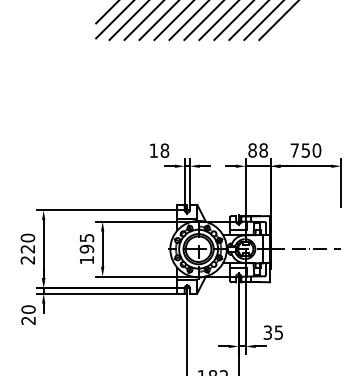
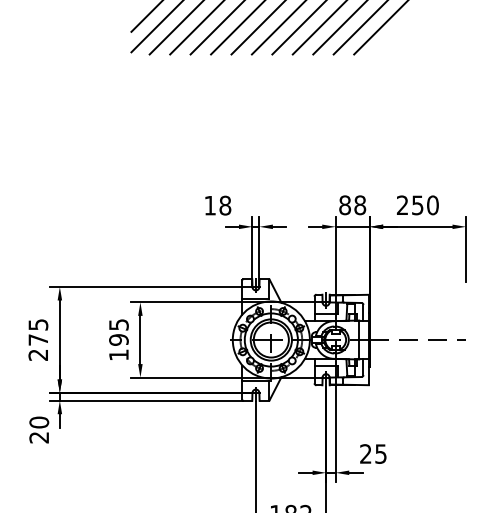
text: (294, 150) -> (402, 205), 750 -> 250
text: (27, 243) -> (37, 332), 220 -> 275
text: (267, 332) -> (365, 453), 35 -> 25

